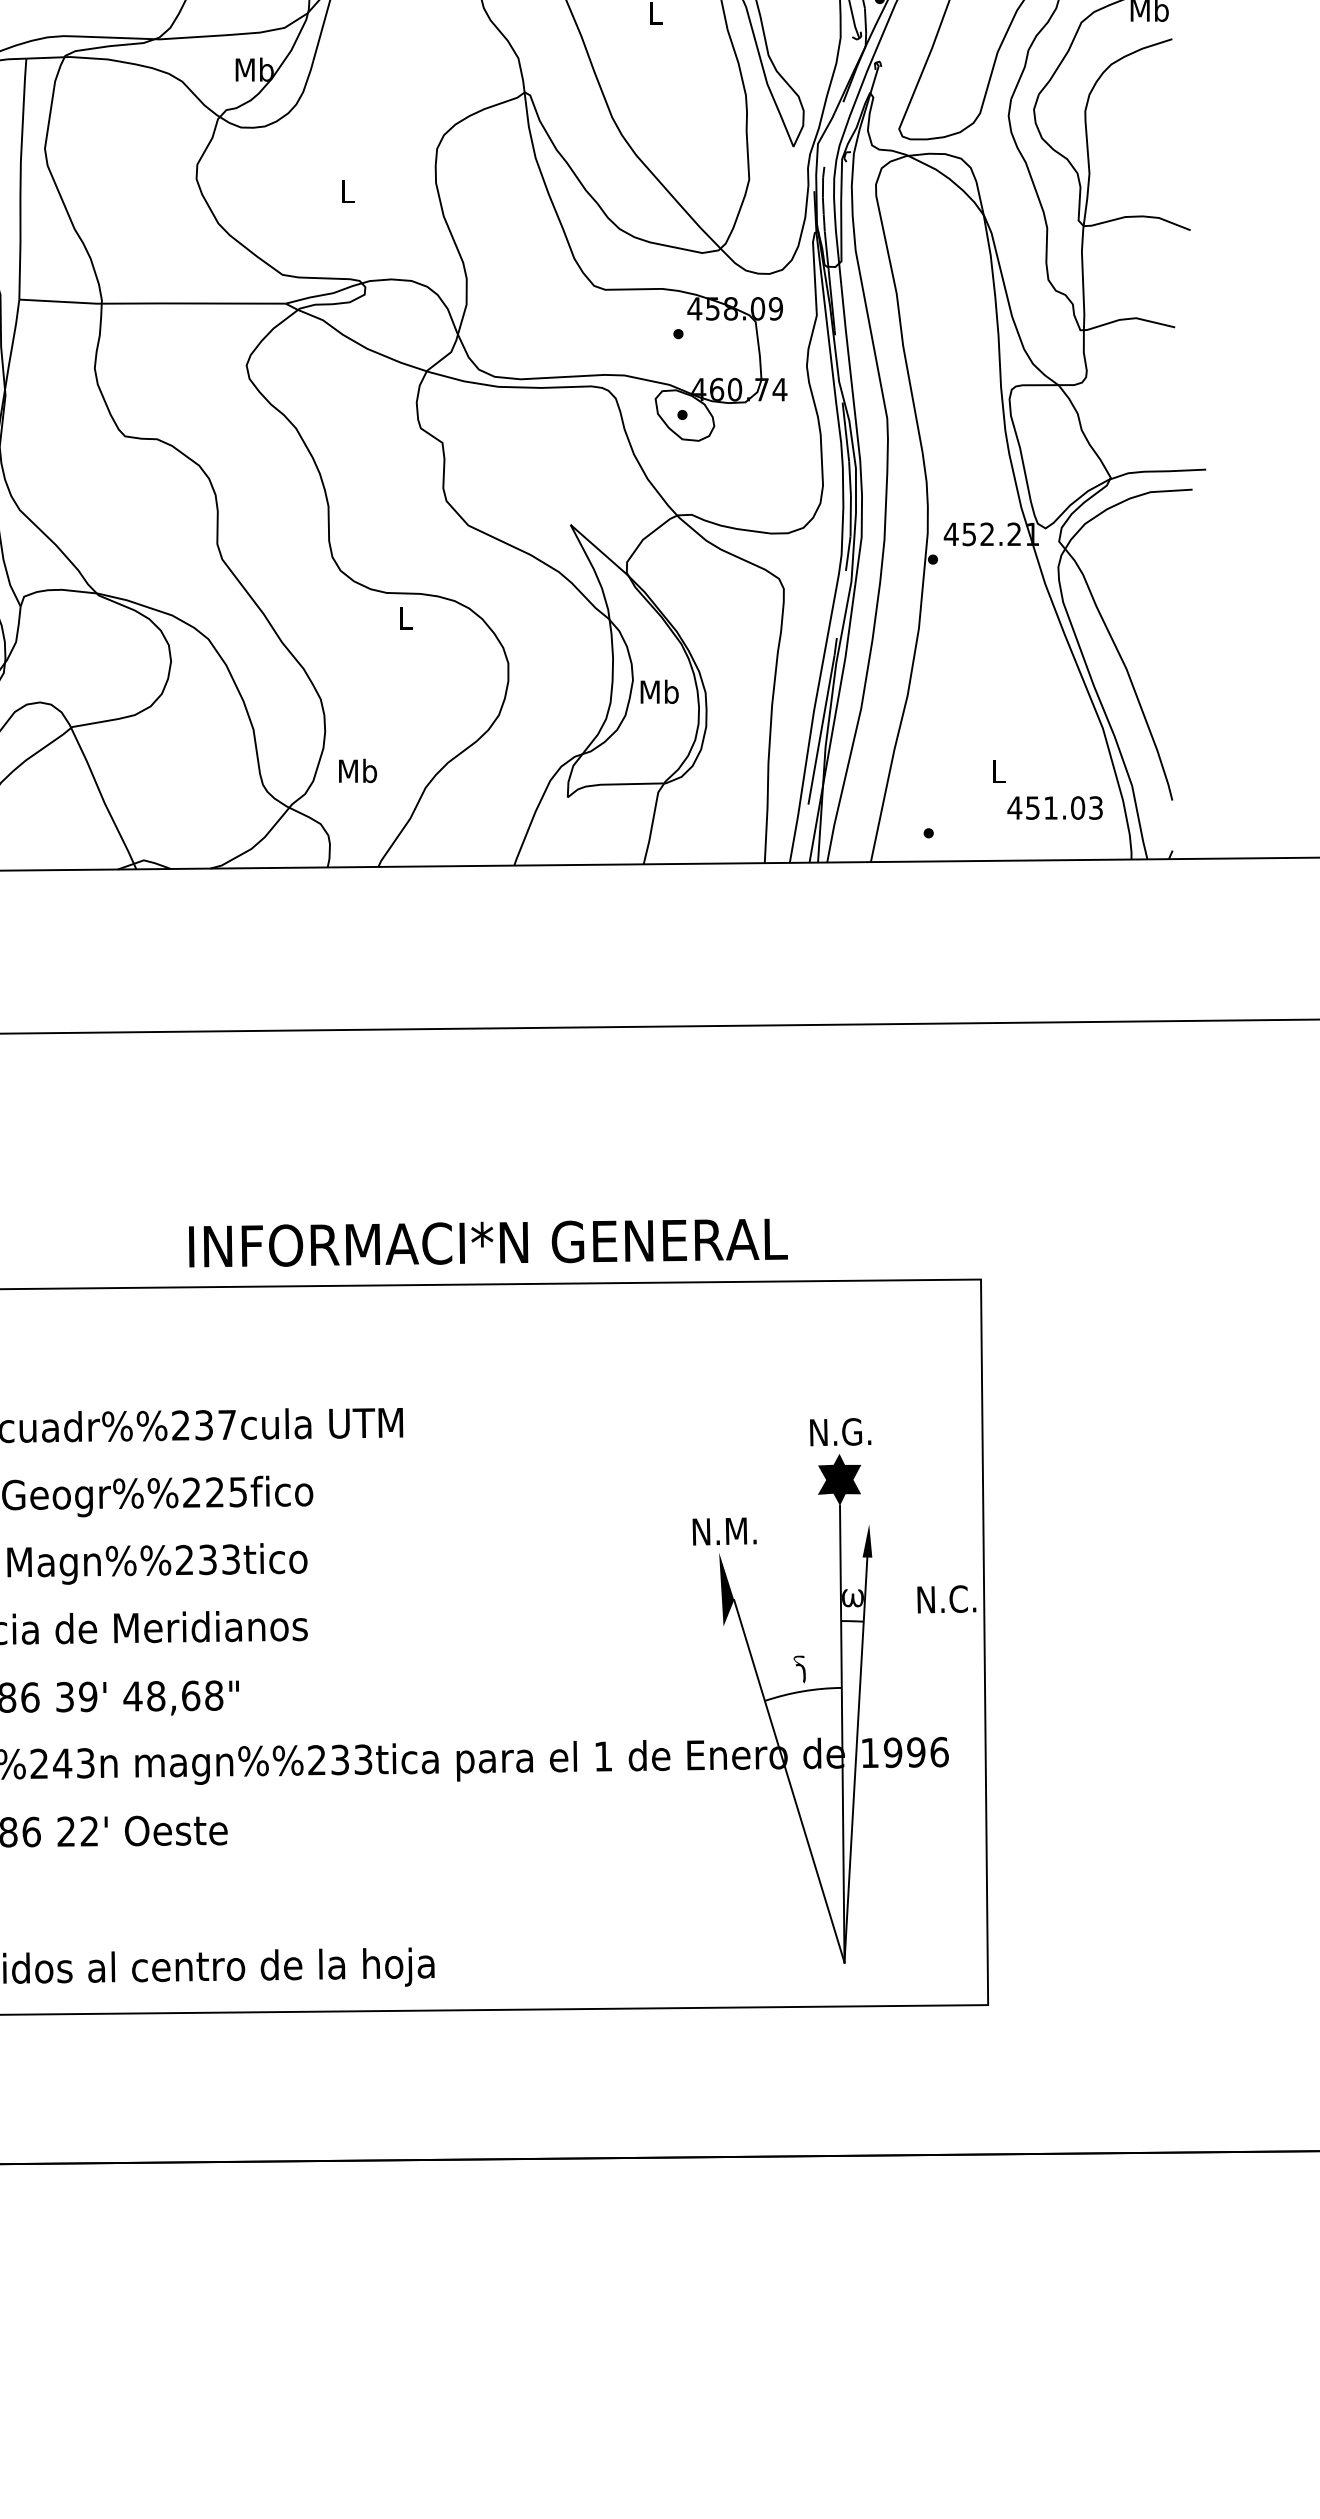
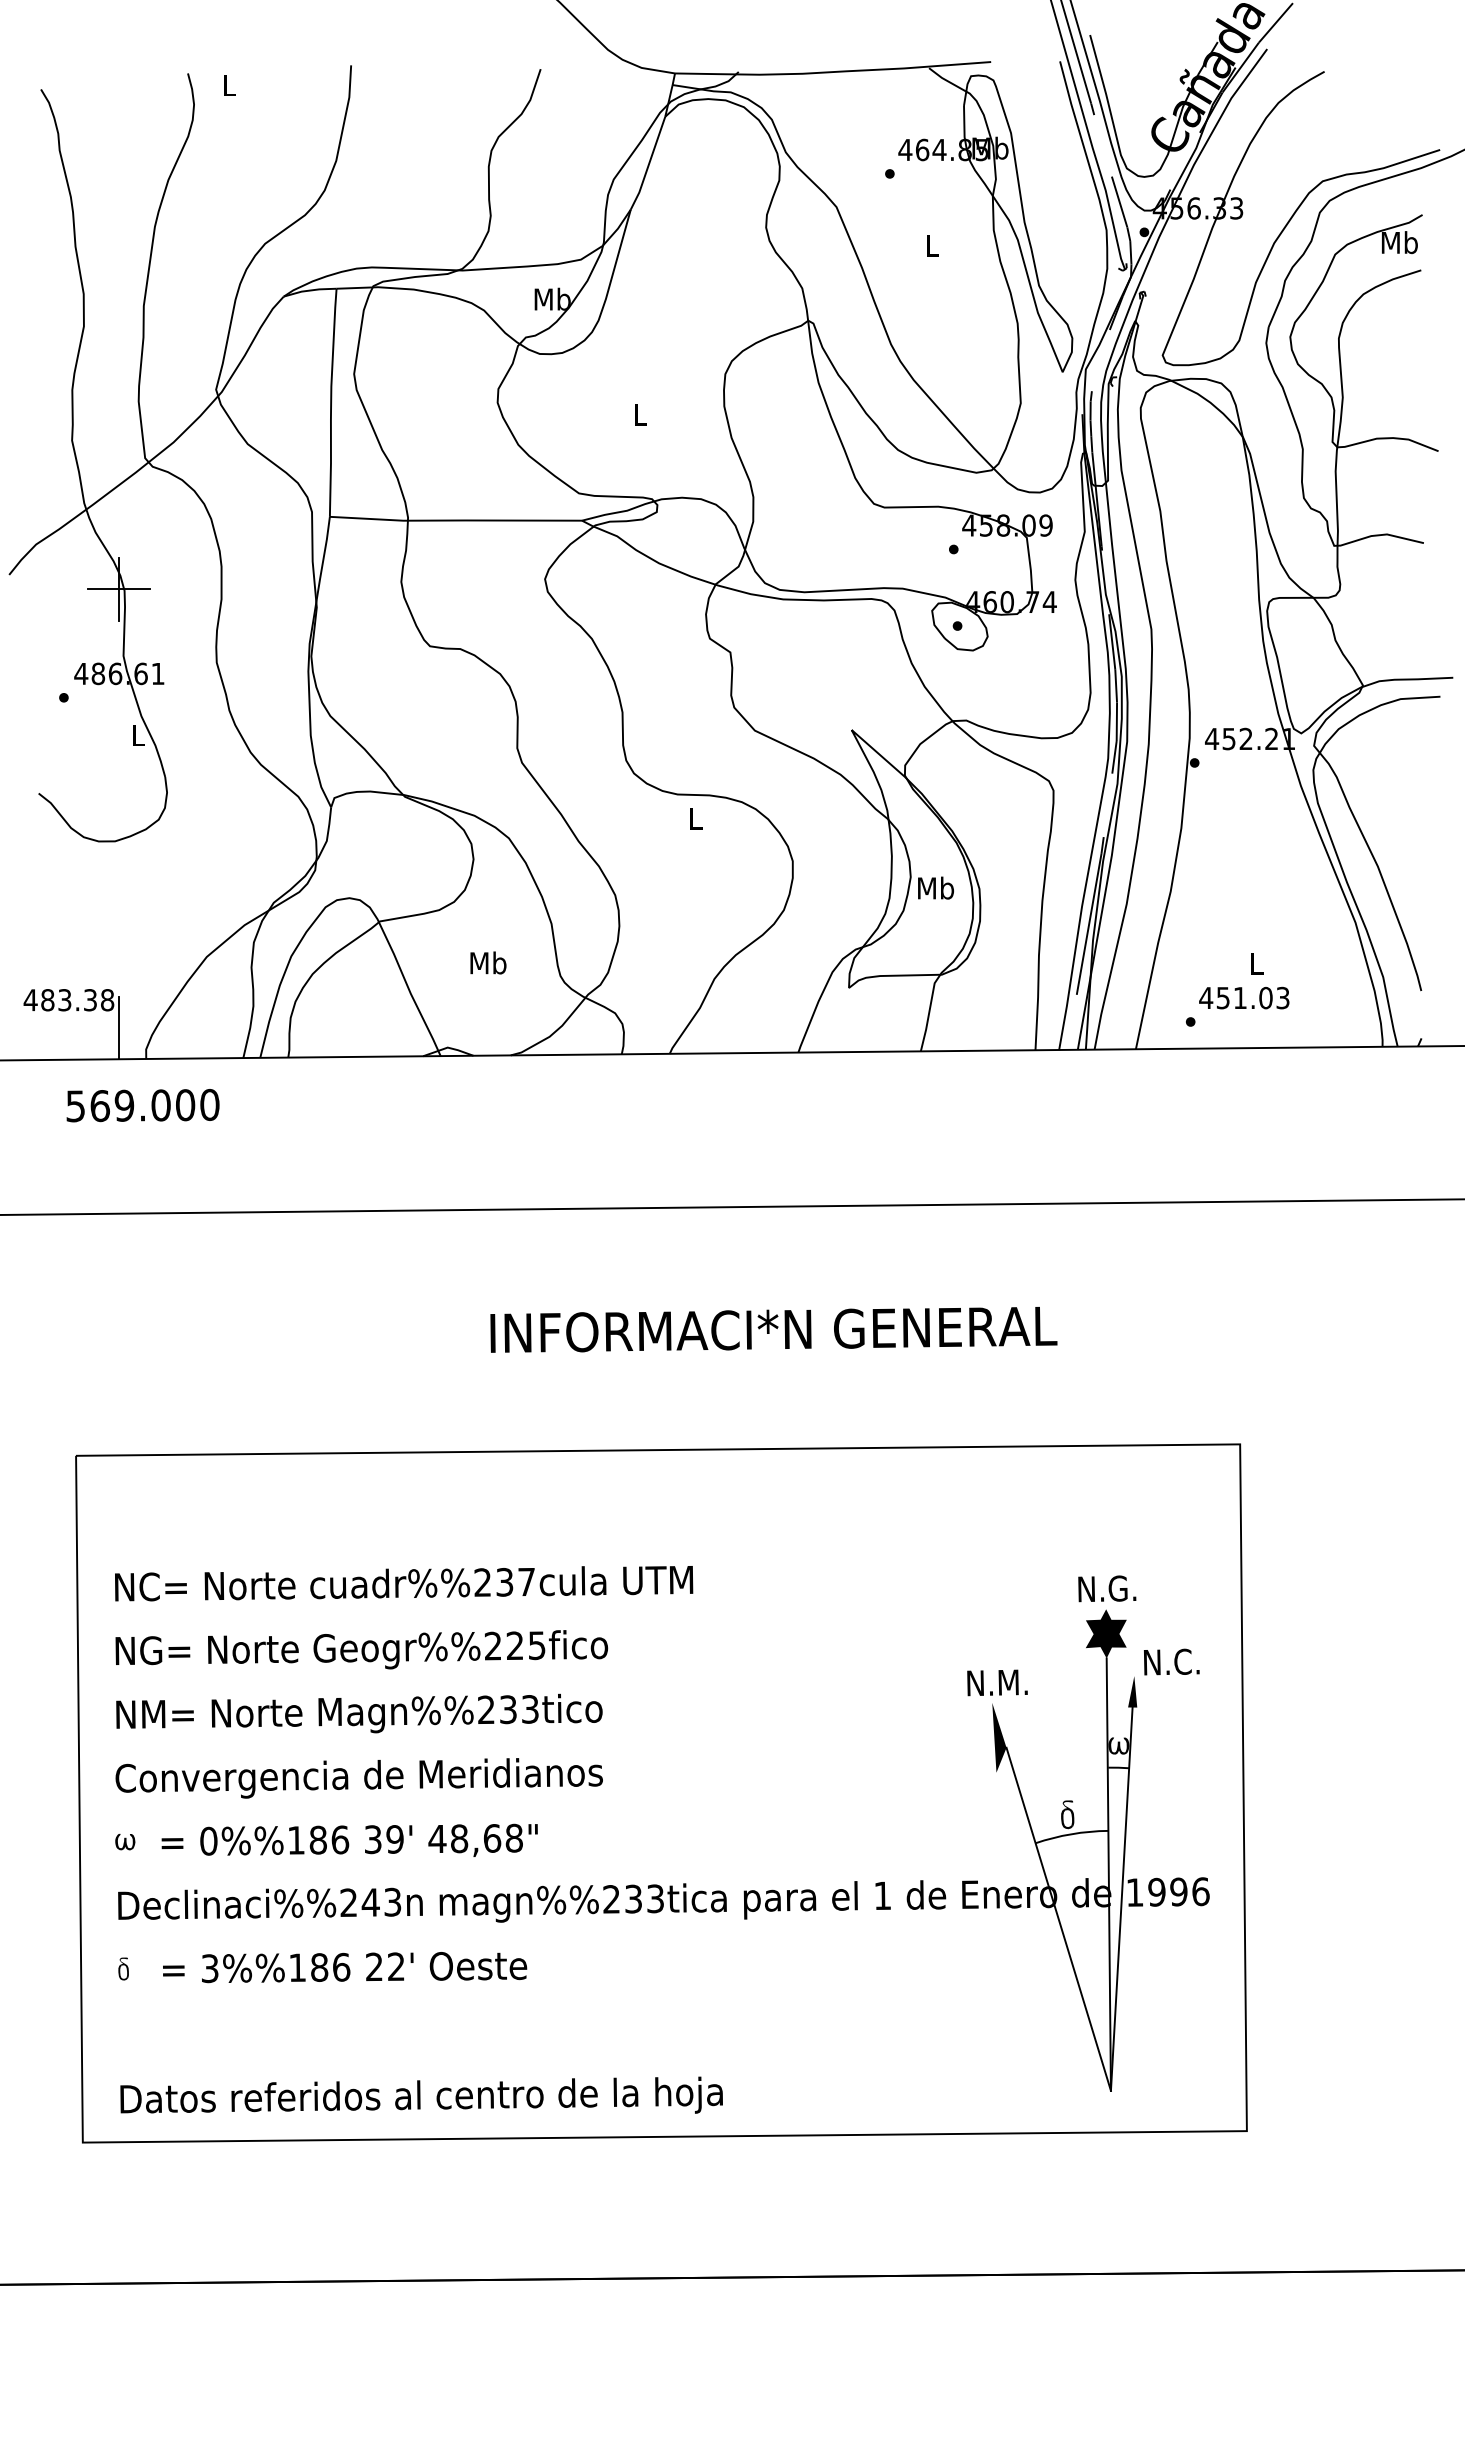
text: (358, 770) -> (488, 962), moved
text: (1055, 807) -> (1244, 997), moved
text: (488, 1242) -> (773, 1329), moved
text: (946, 1598) -> (1171, 1661), moved
fill: (798, 1674) -> (1067, 1818), added

